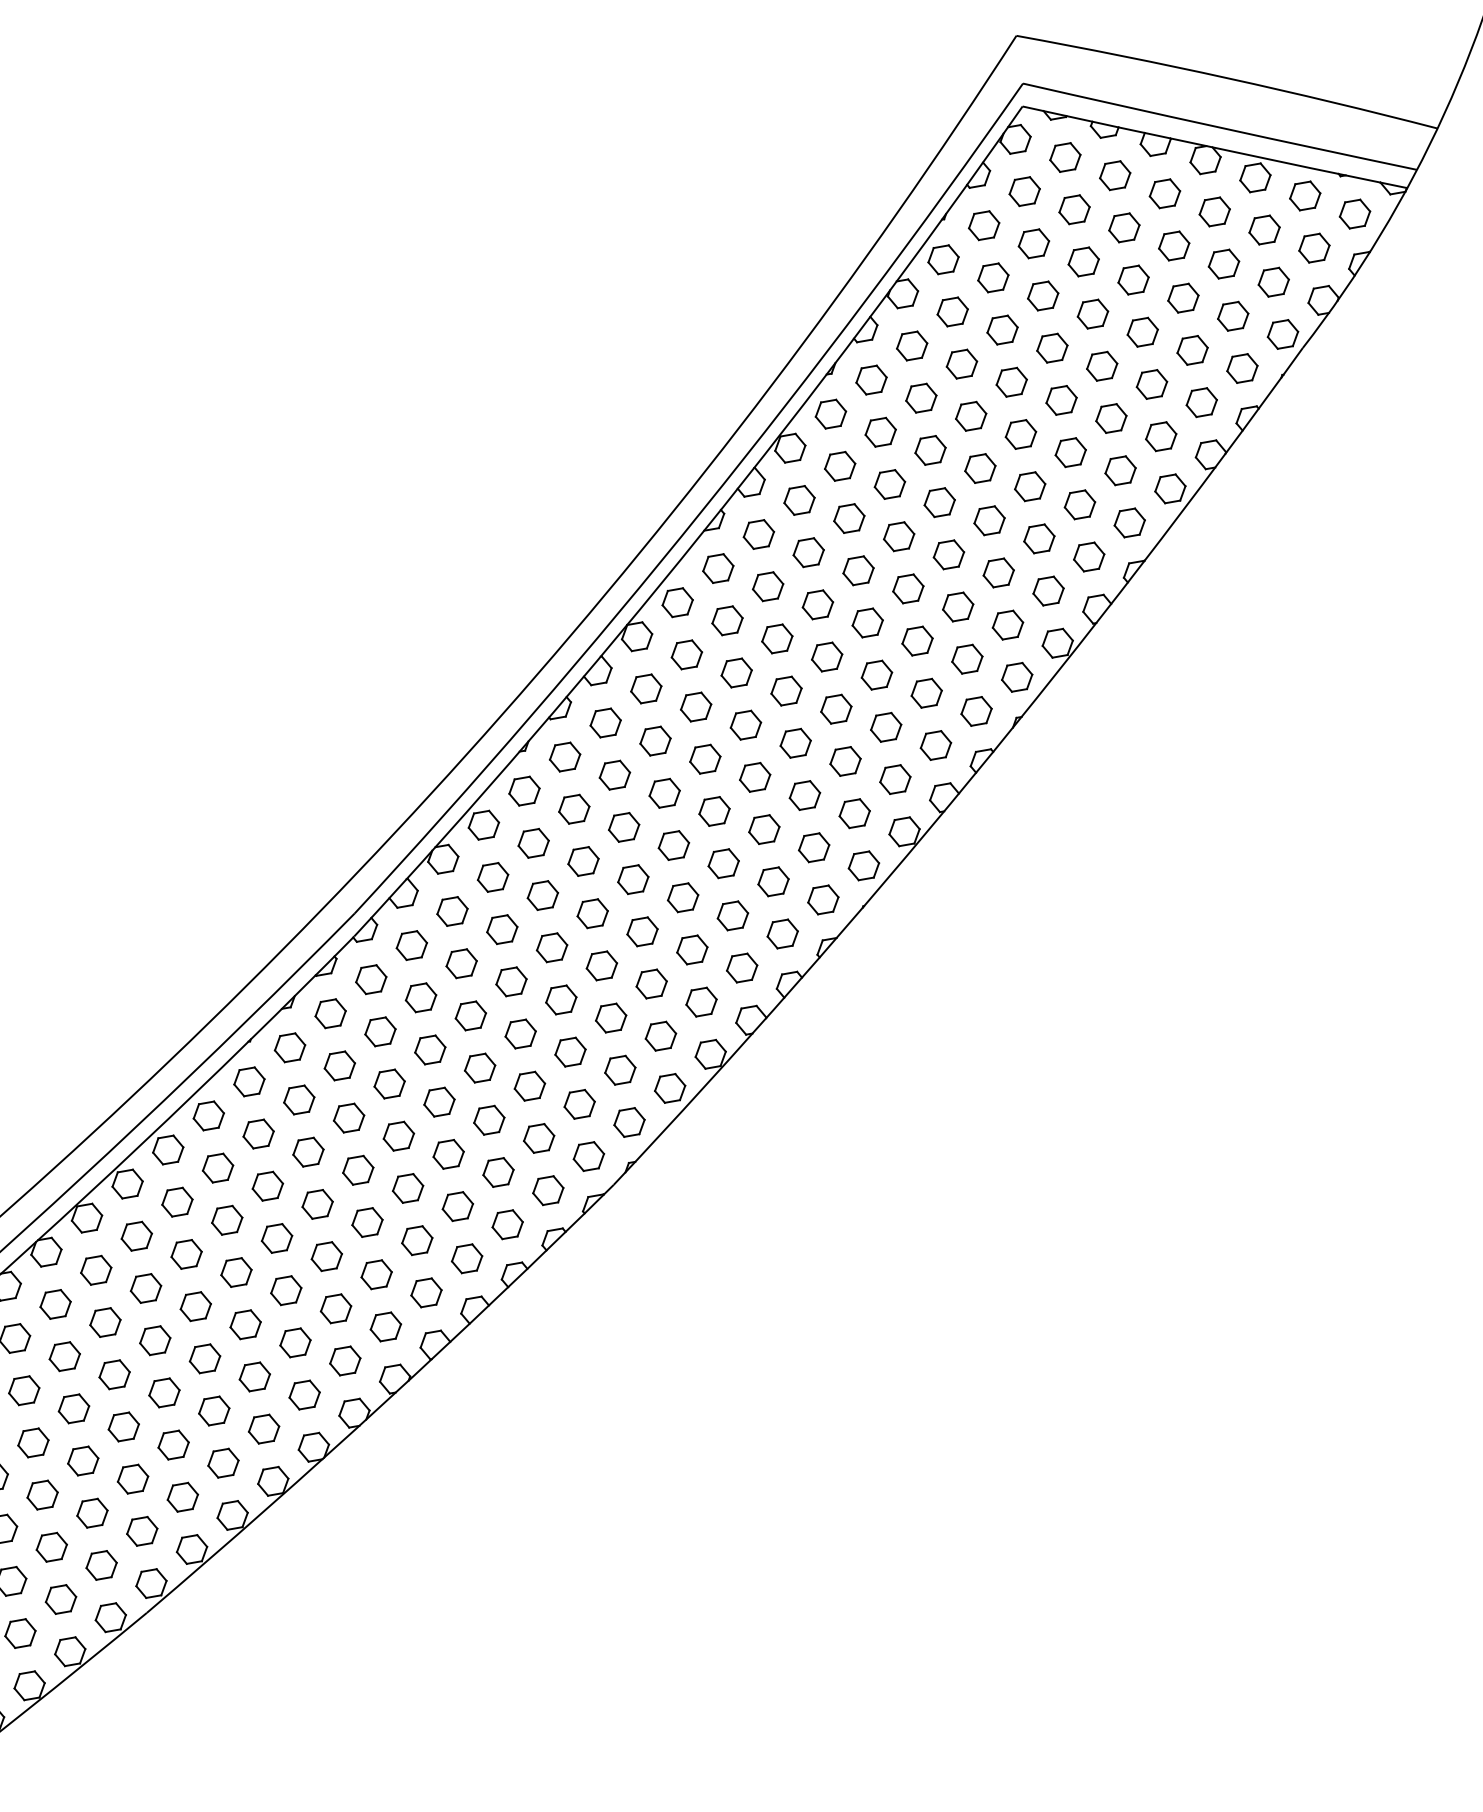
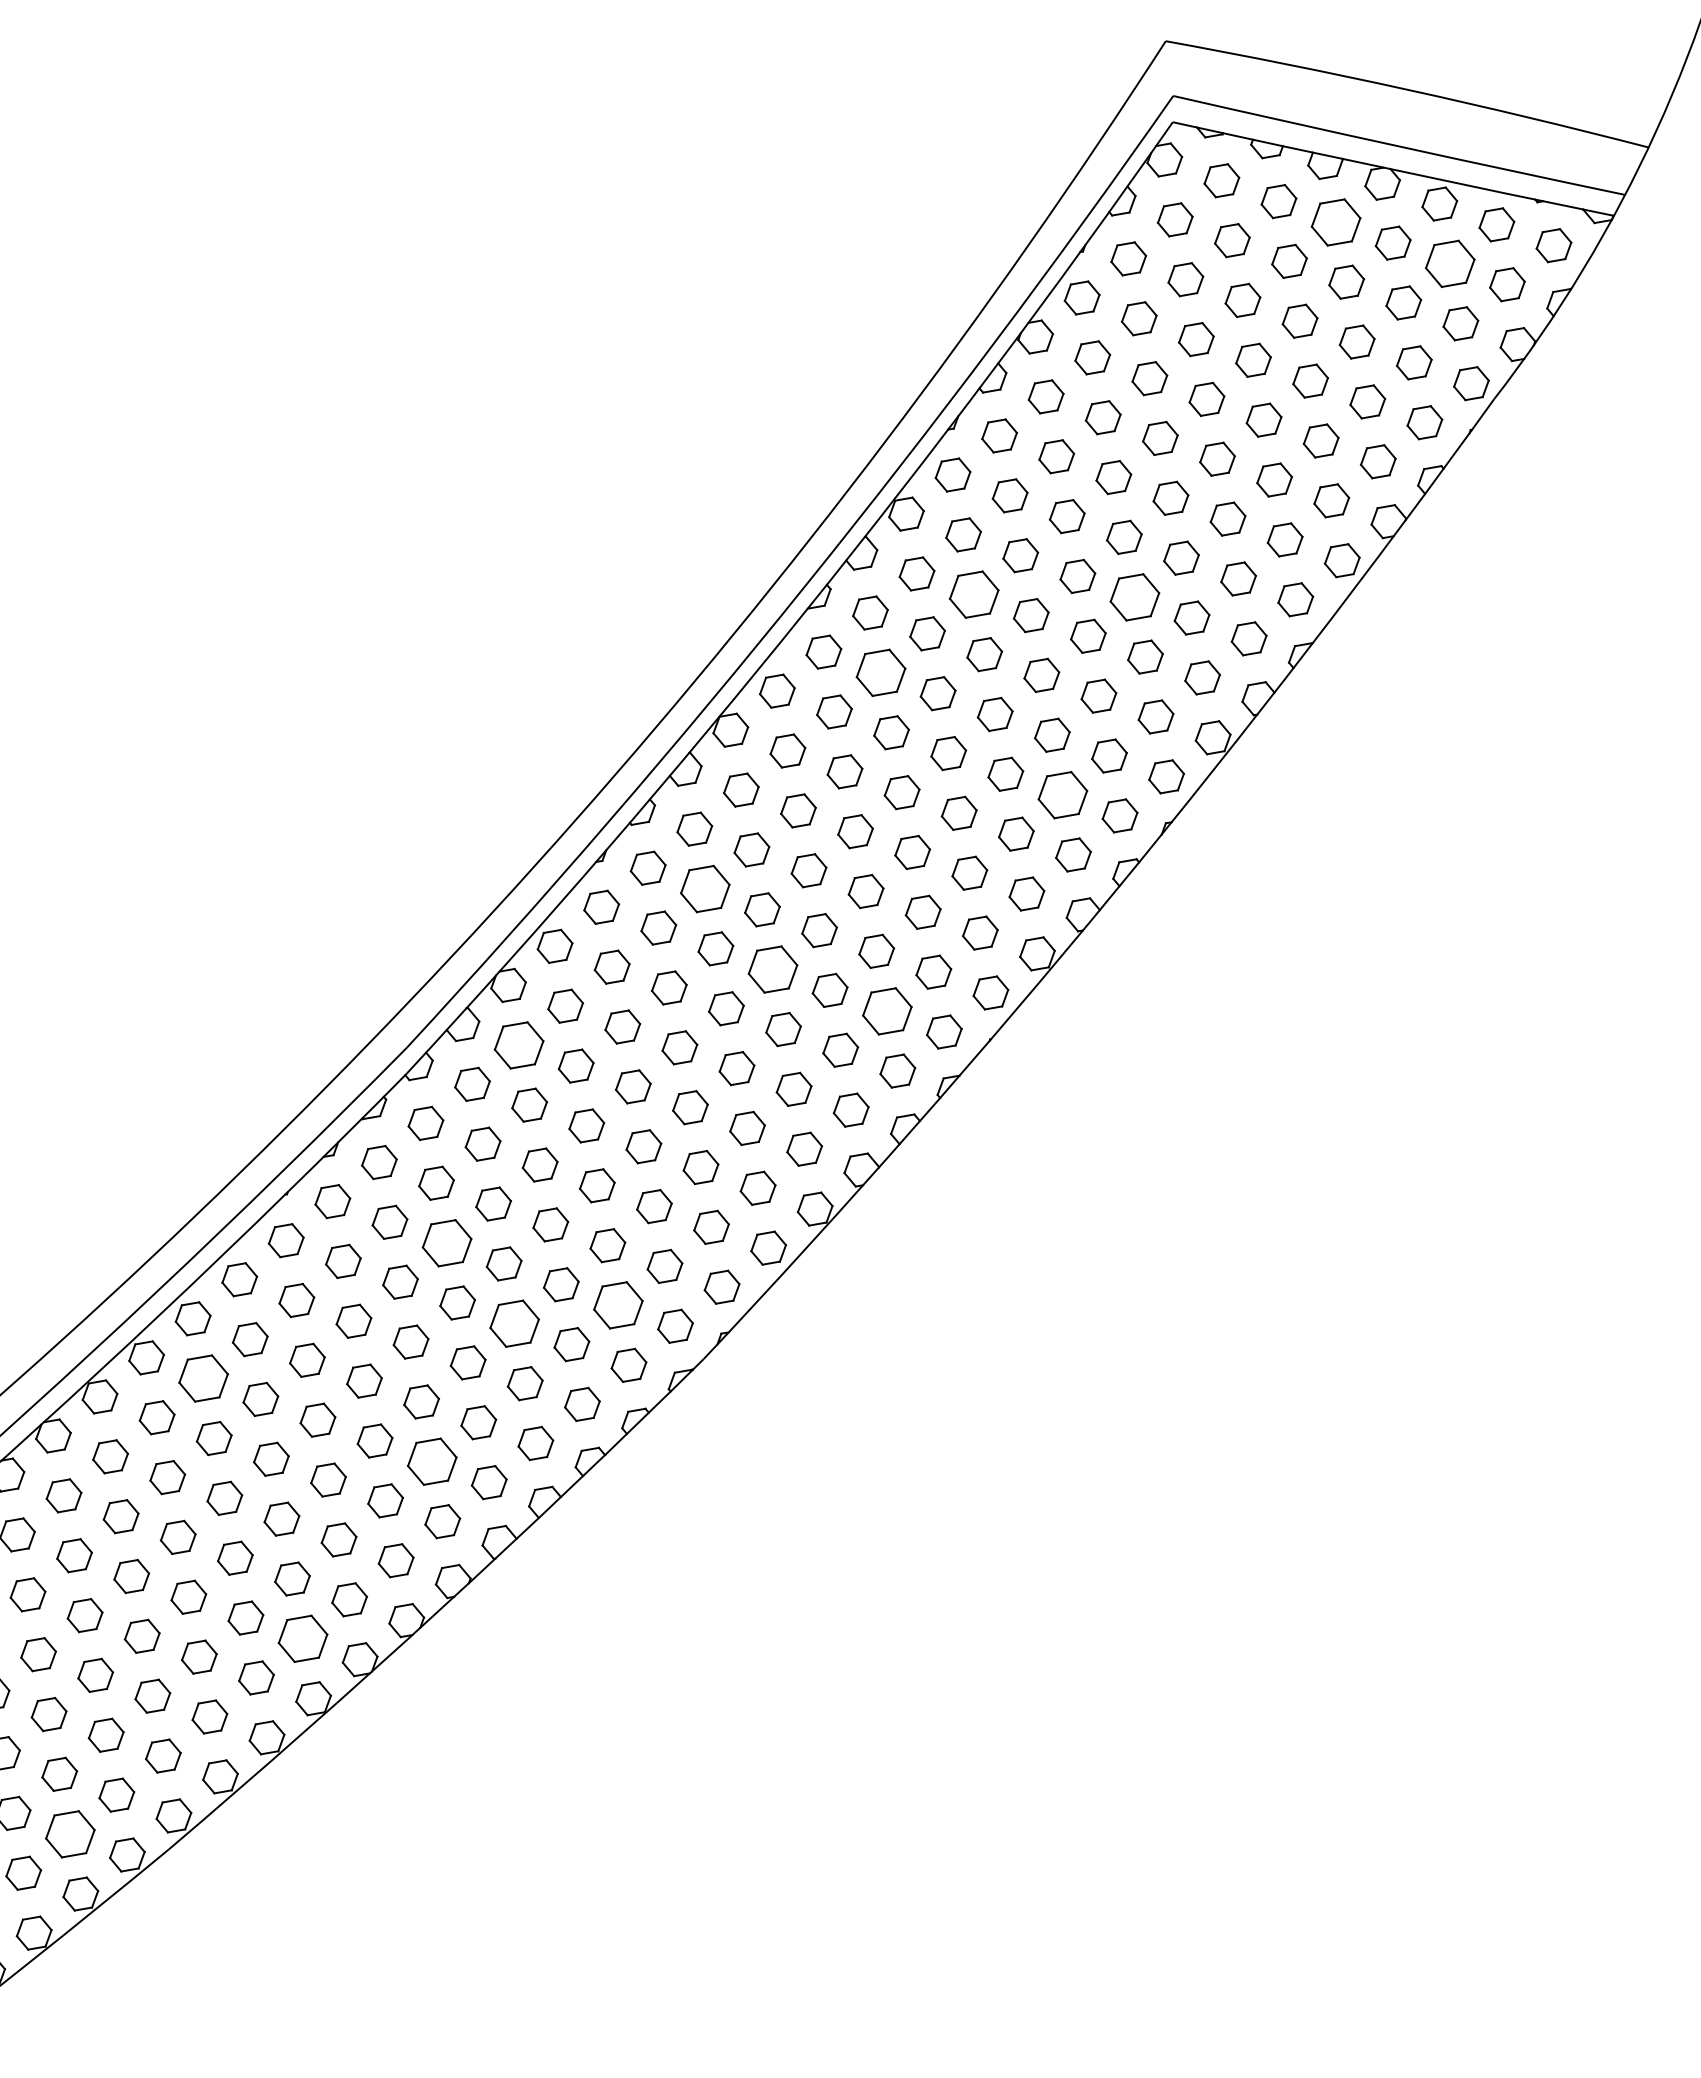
part: (1164, 193) -> (1335, 221), size x1.4
part: (1264, 229) -> (1450, 263), size x1.4
part: (848, 518) -> (973, 594), size x1.4
part: (989, 520) -> (1134, 596), size x1.4
part: (767, 586) -> (880, 672), size x1.4
part: (926, 692) -> (1062, 794), size x1.4
part: (615, 774) -> (705, 888), size x1.4
part: (673, 845) -> (772, 969), size x1.4
part: (772, 881) -> (886, 1010), size x1.4
part: (451, 910) -> (518, 1044), size x1.4
part: (389, 1083) -> (446, 1242), size x1.4
part: (539, 1138) -> (618, 1305), size x1.4
part: (448, 1154) -> (514, 1323), size x1.4
part: (177, 1202) -> (203, 1378), size x1.4
part: (376, 1274) -> (431, 1461), size x1.4
part: (263, 1428) -> (302, 1638), size x1.4
part: (60, 1598) -> (69, 1833), size x1.4

